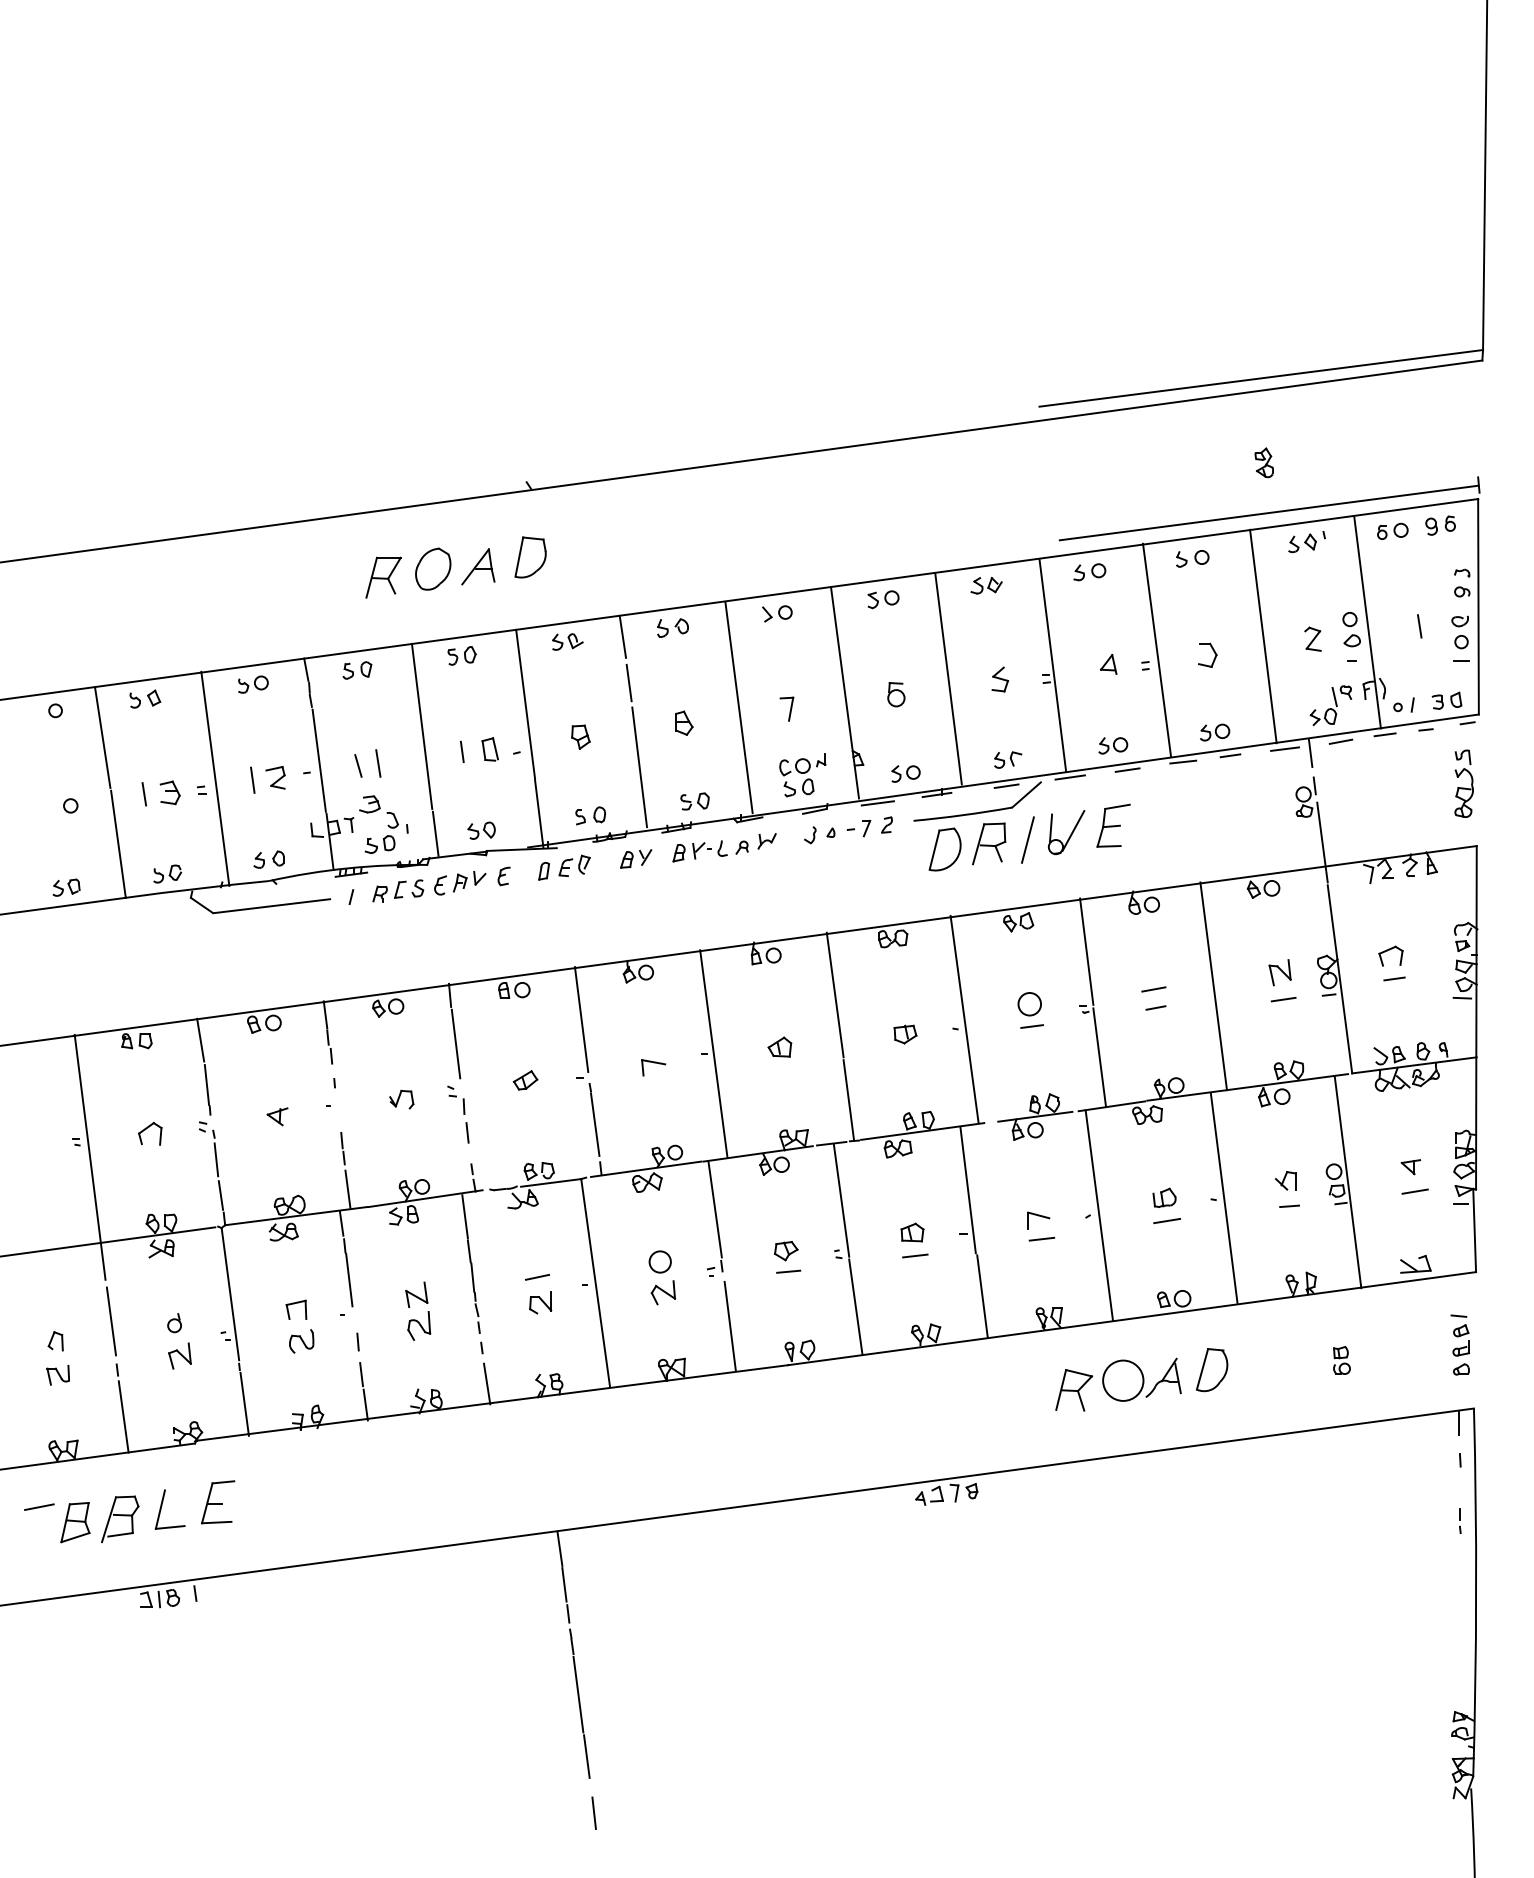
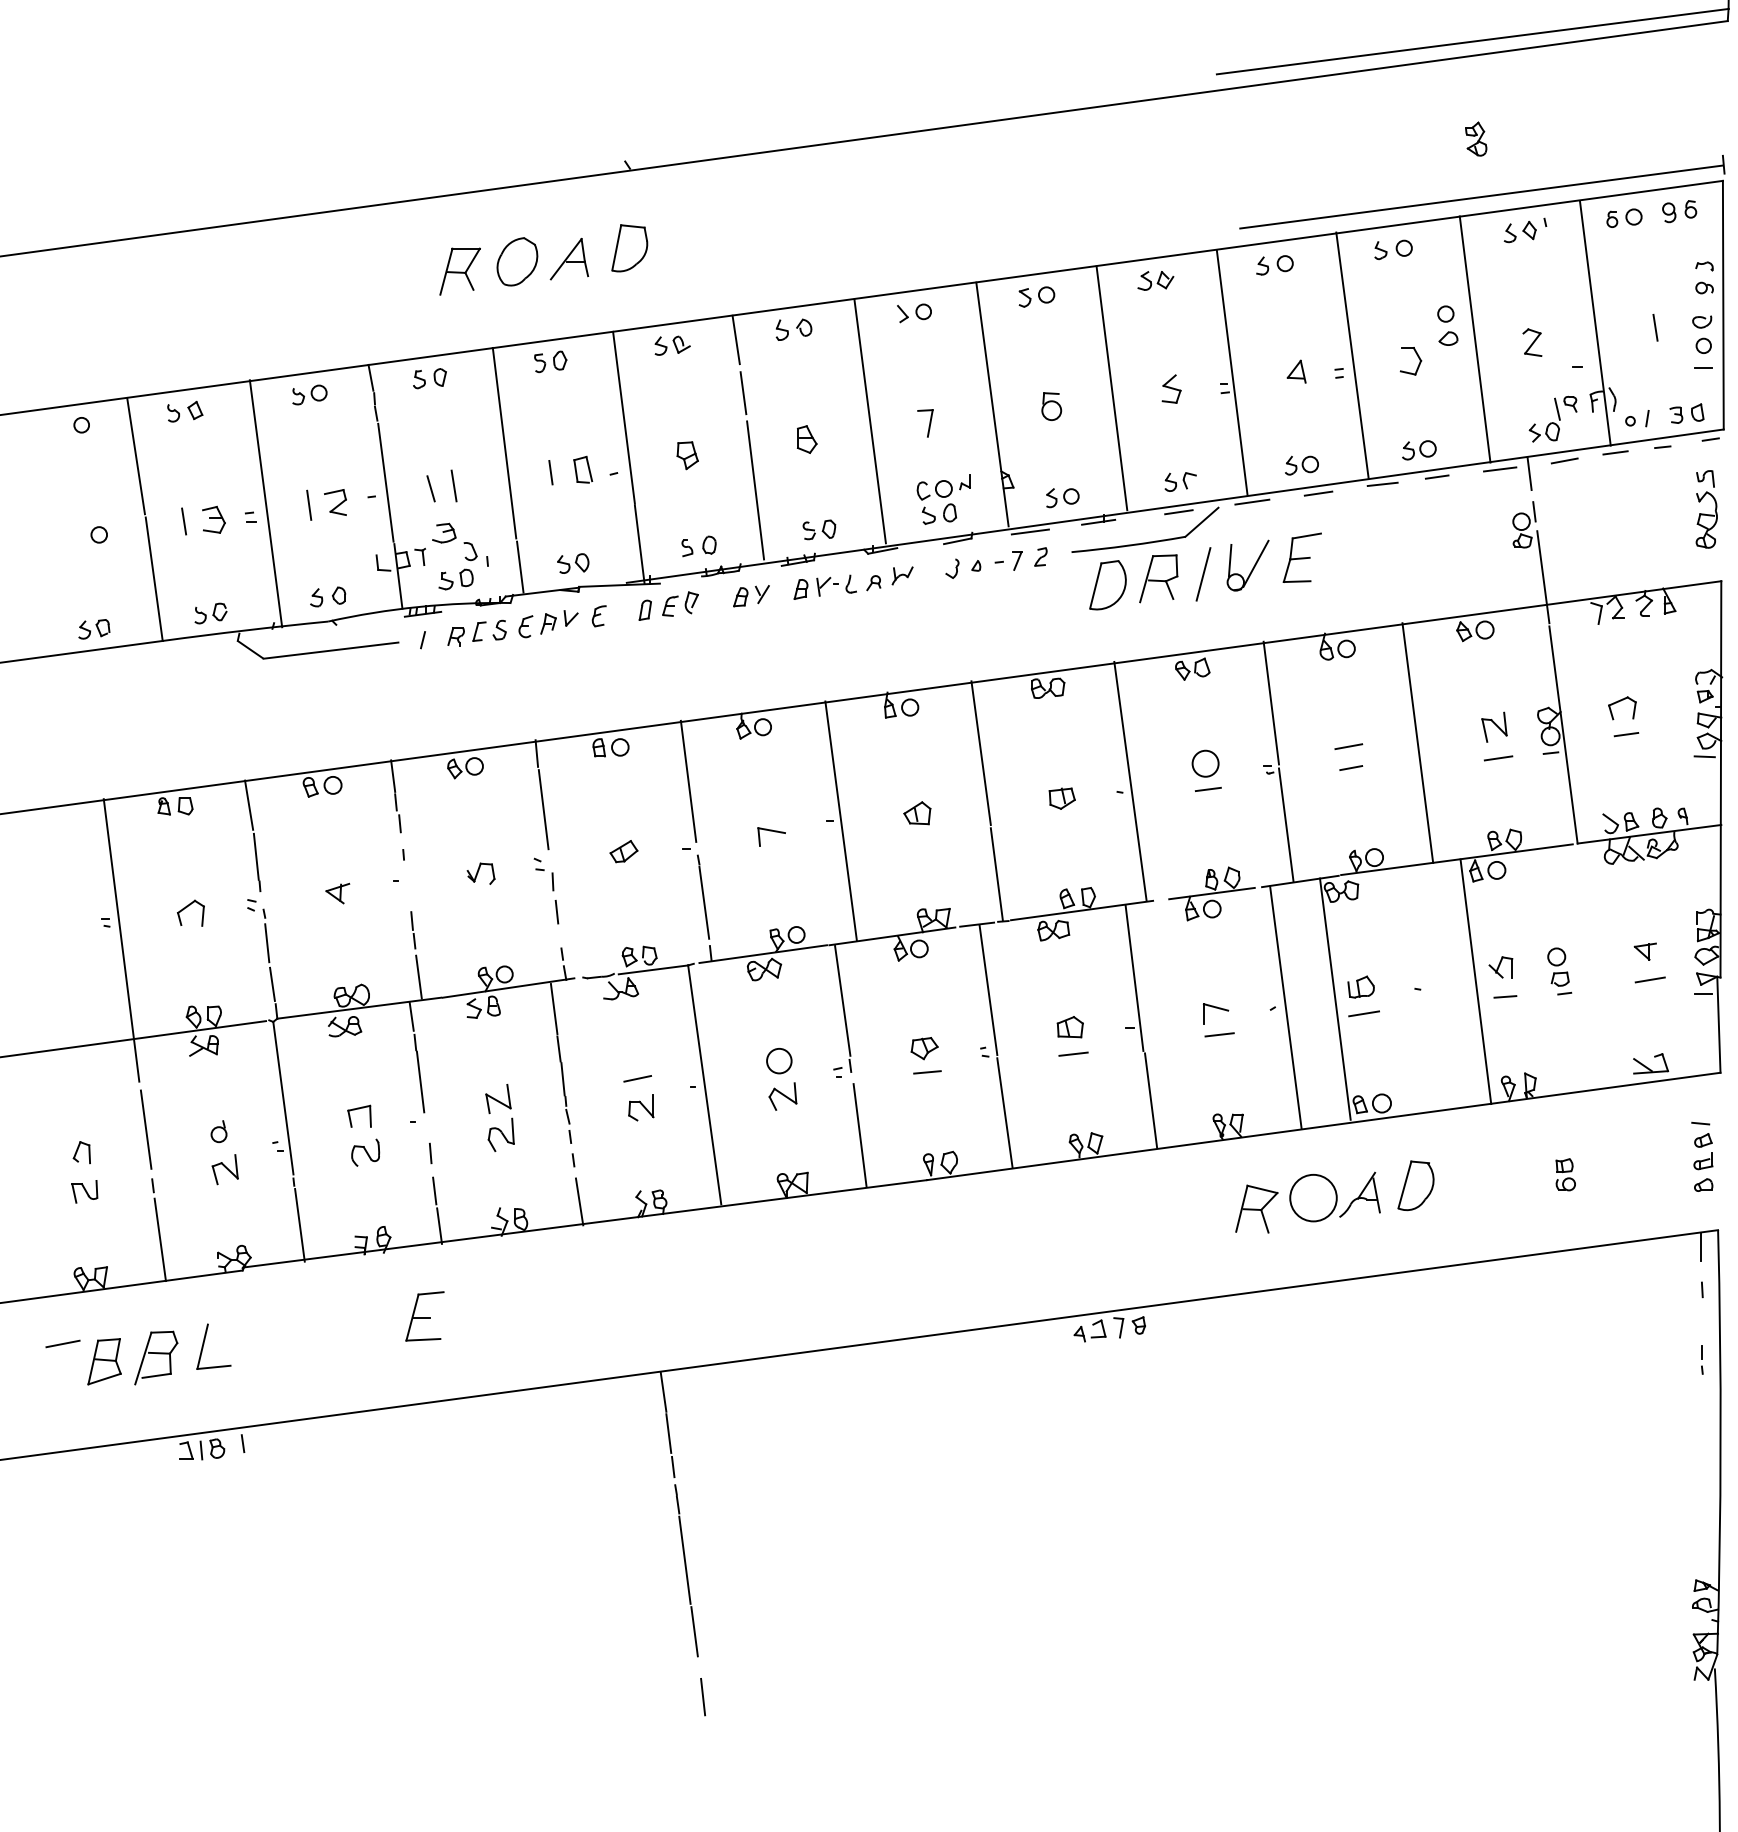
part: (1351, 629) -> (1447, 325), moved
line: (1347, 1182) -> (1475, 982), moved
line: (1223, 1197) -> (1334, 998), moved
part: (218, 1502) -> (425, 1316), moved

